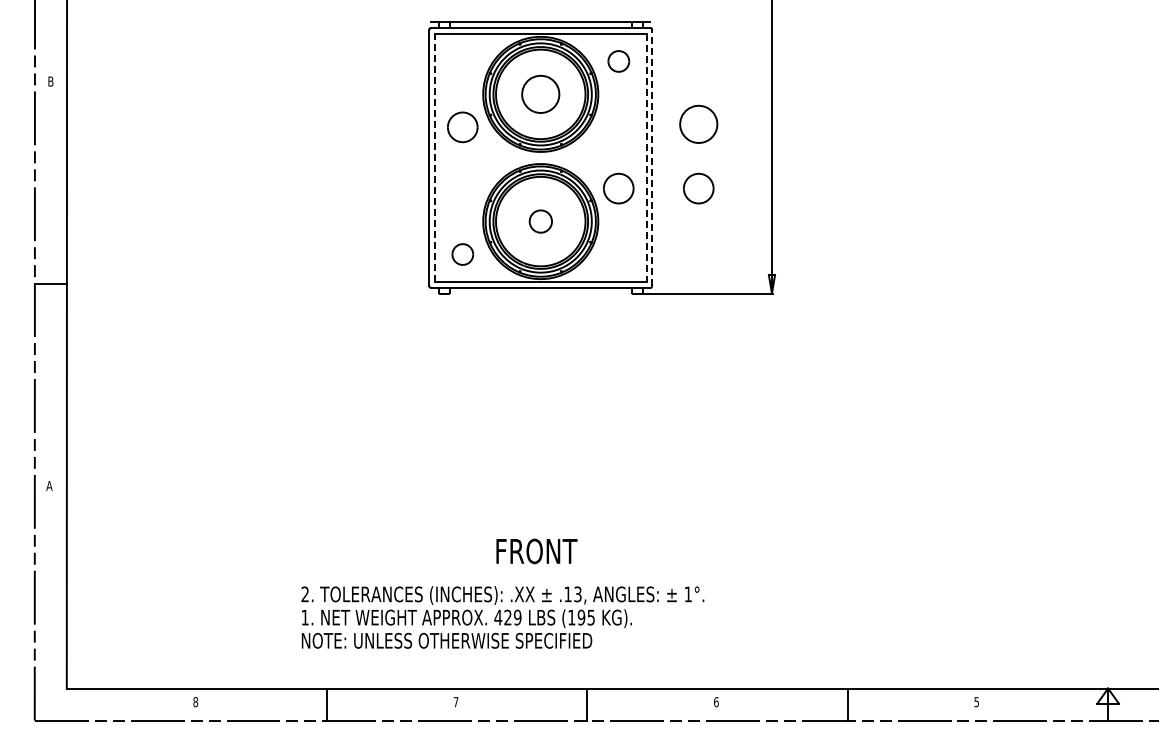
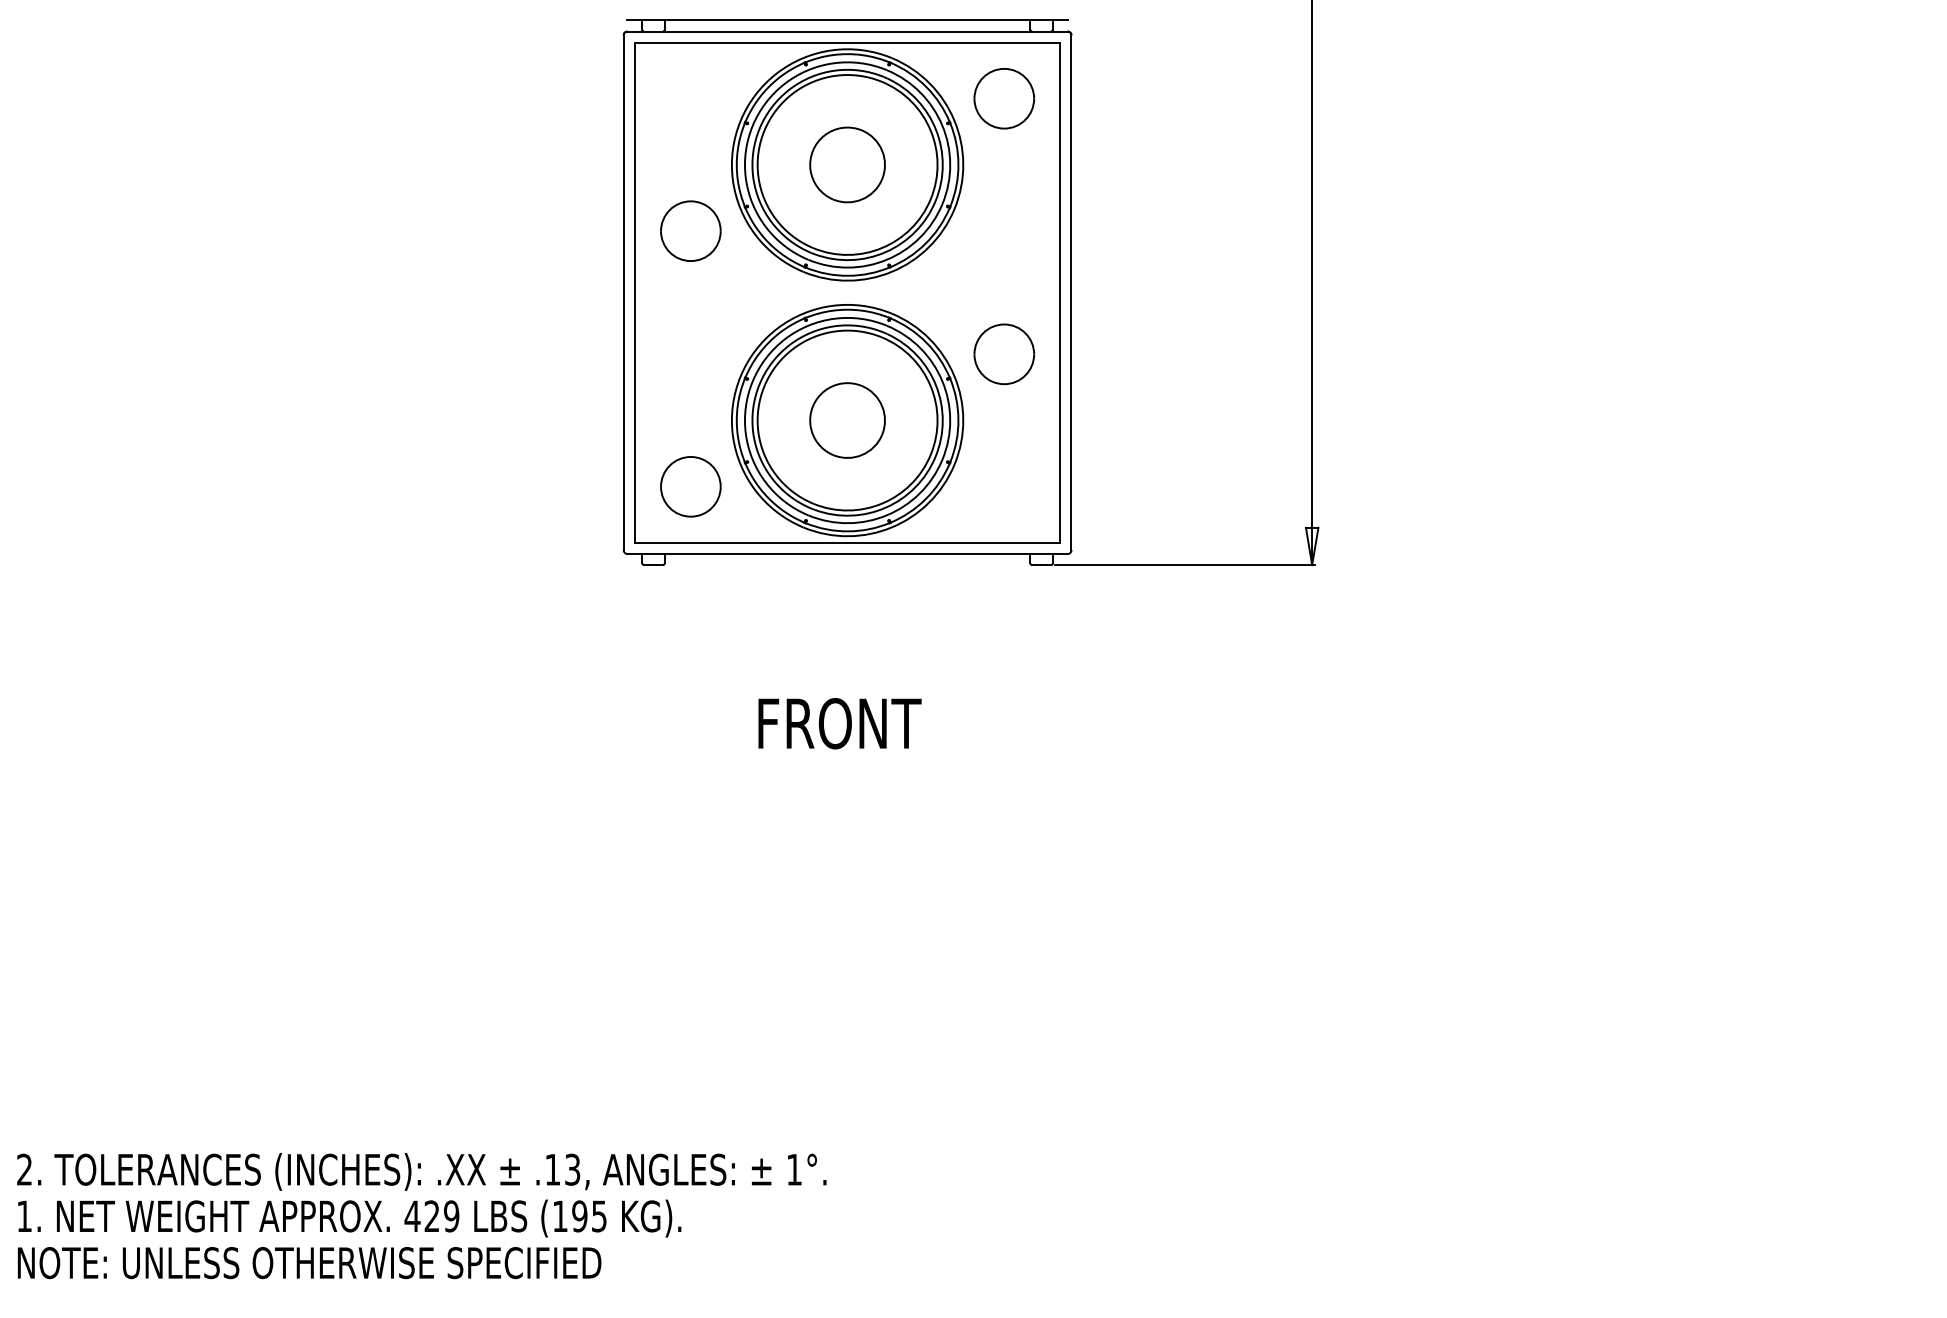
part: (618, 61) -> (1003, 98), size x1.43
part: (698, 123) -> (1164, 223), removed
line: (434, 157) -> (634, 291), dashed -> solid
line: (652, 157) -> (1072, 291), dashed -> solid
line: (646, 158) -> (1060, 293), dashed -> solid
part: (698, 188) -> (1164, 354), removed
part: (540, 221) -> (847, 420), size x1.67
part: (462, 254) -> (690, 486), size x1.43
text: (536, 551) -> (839, 723), moved
text: (502, 617) -> (421, 1216), moved

